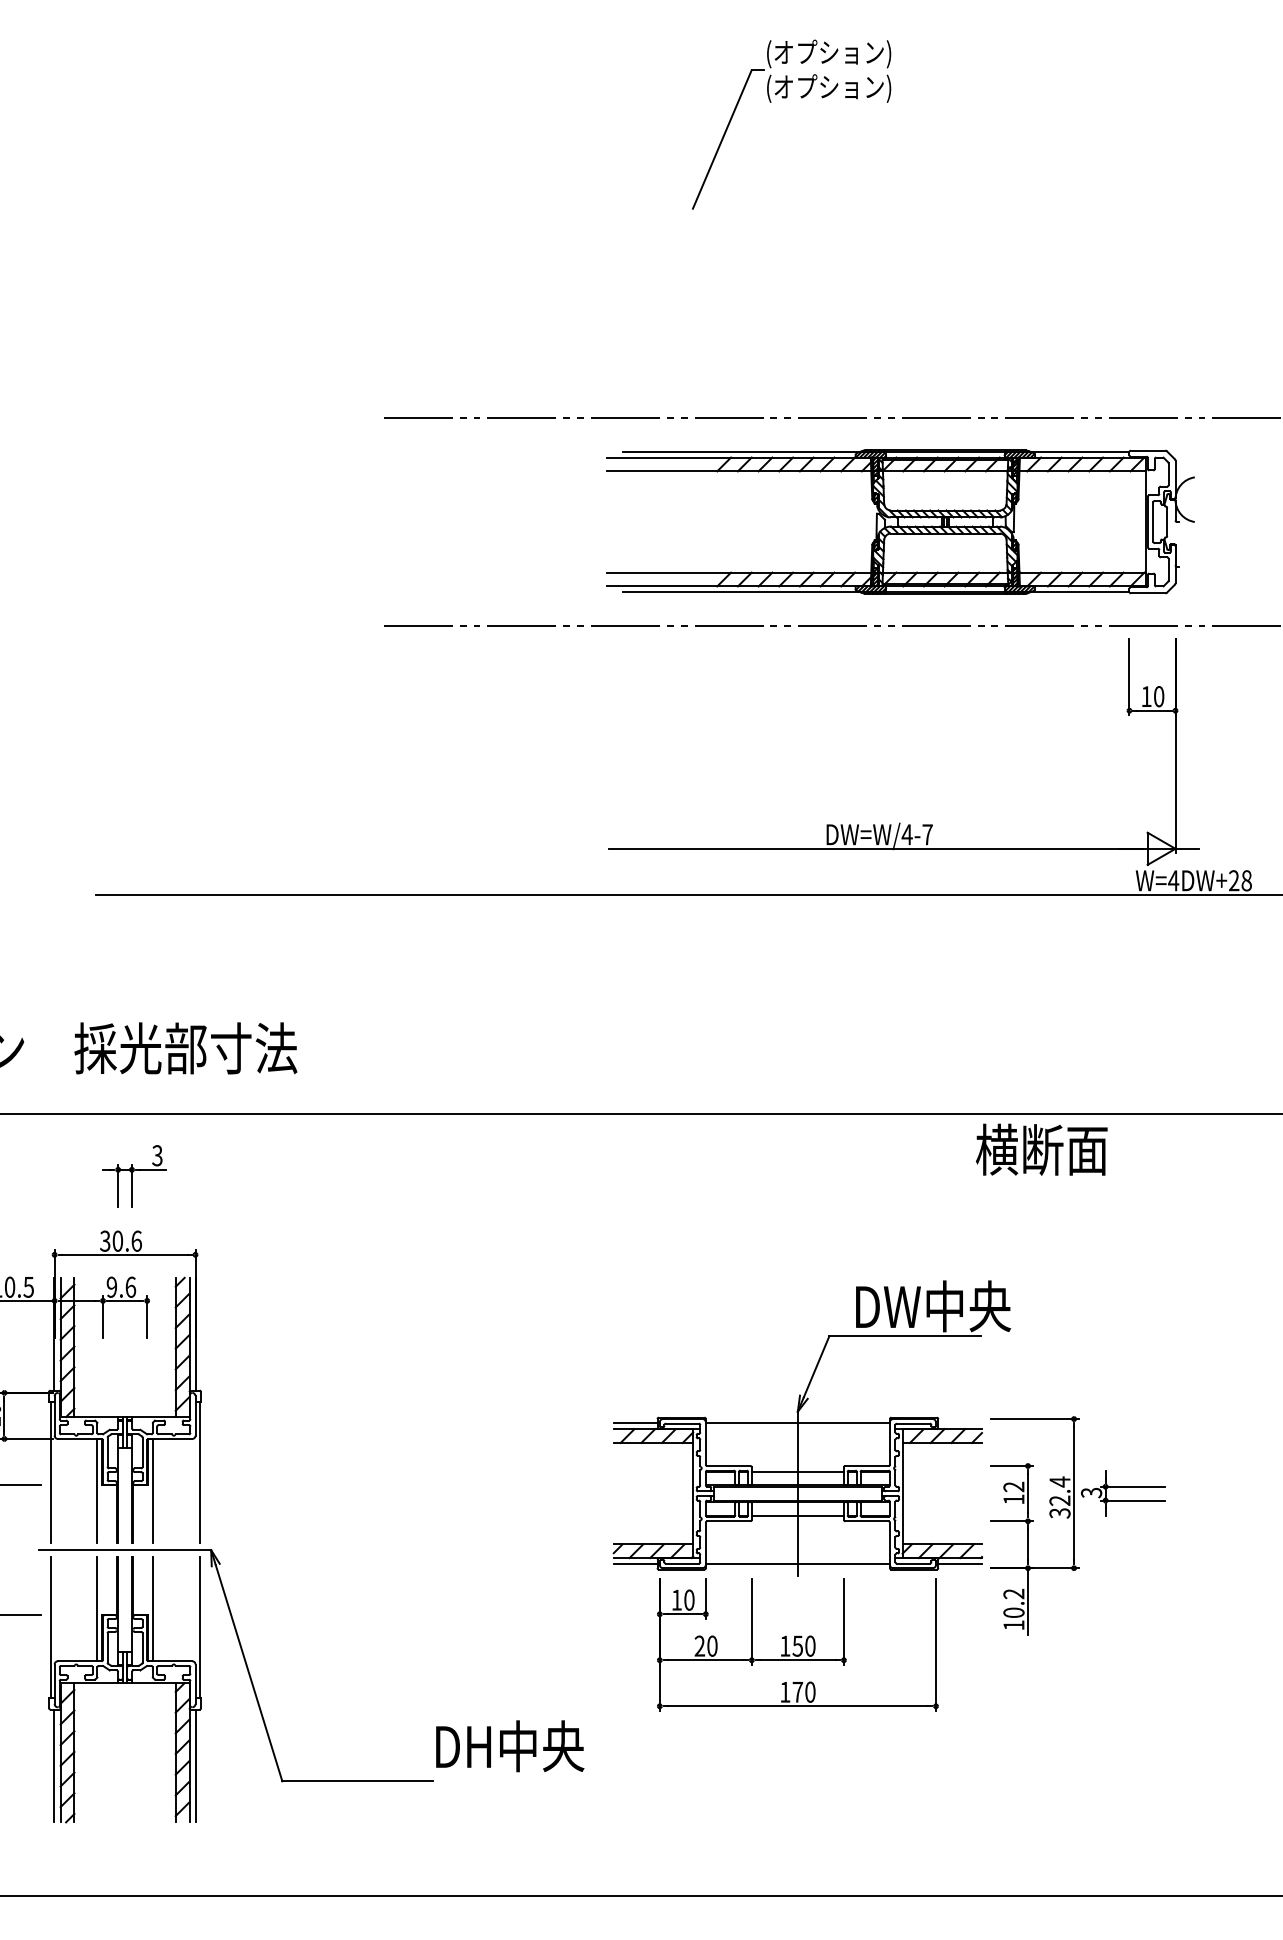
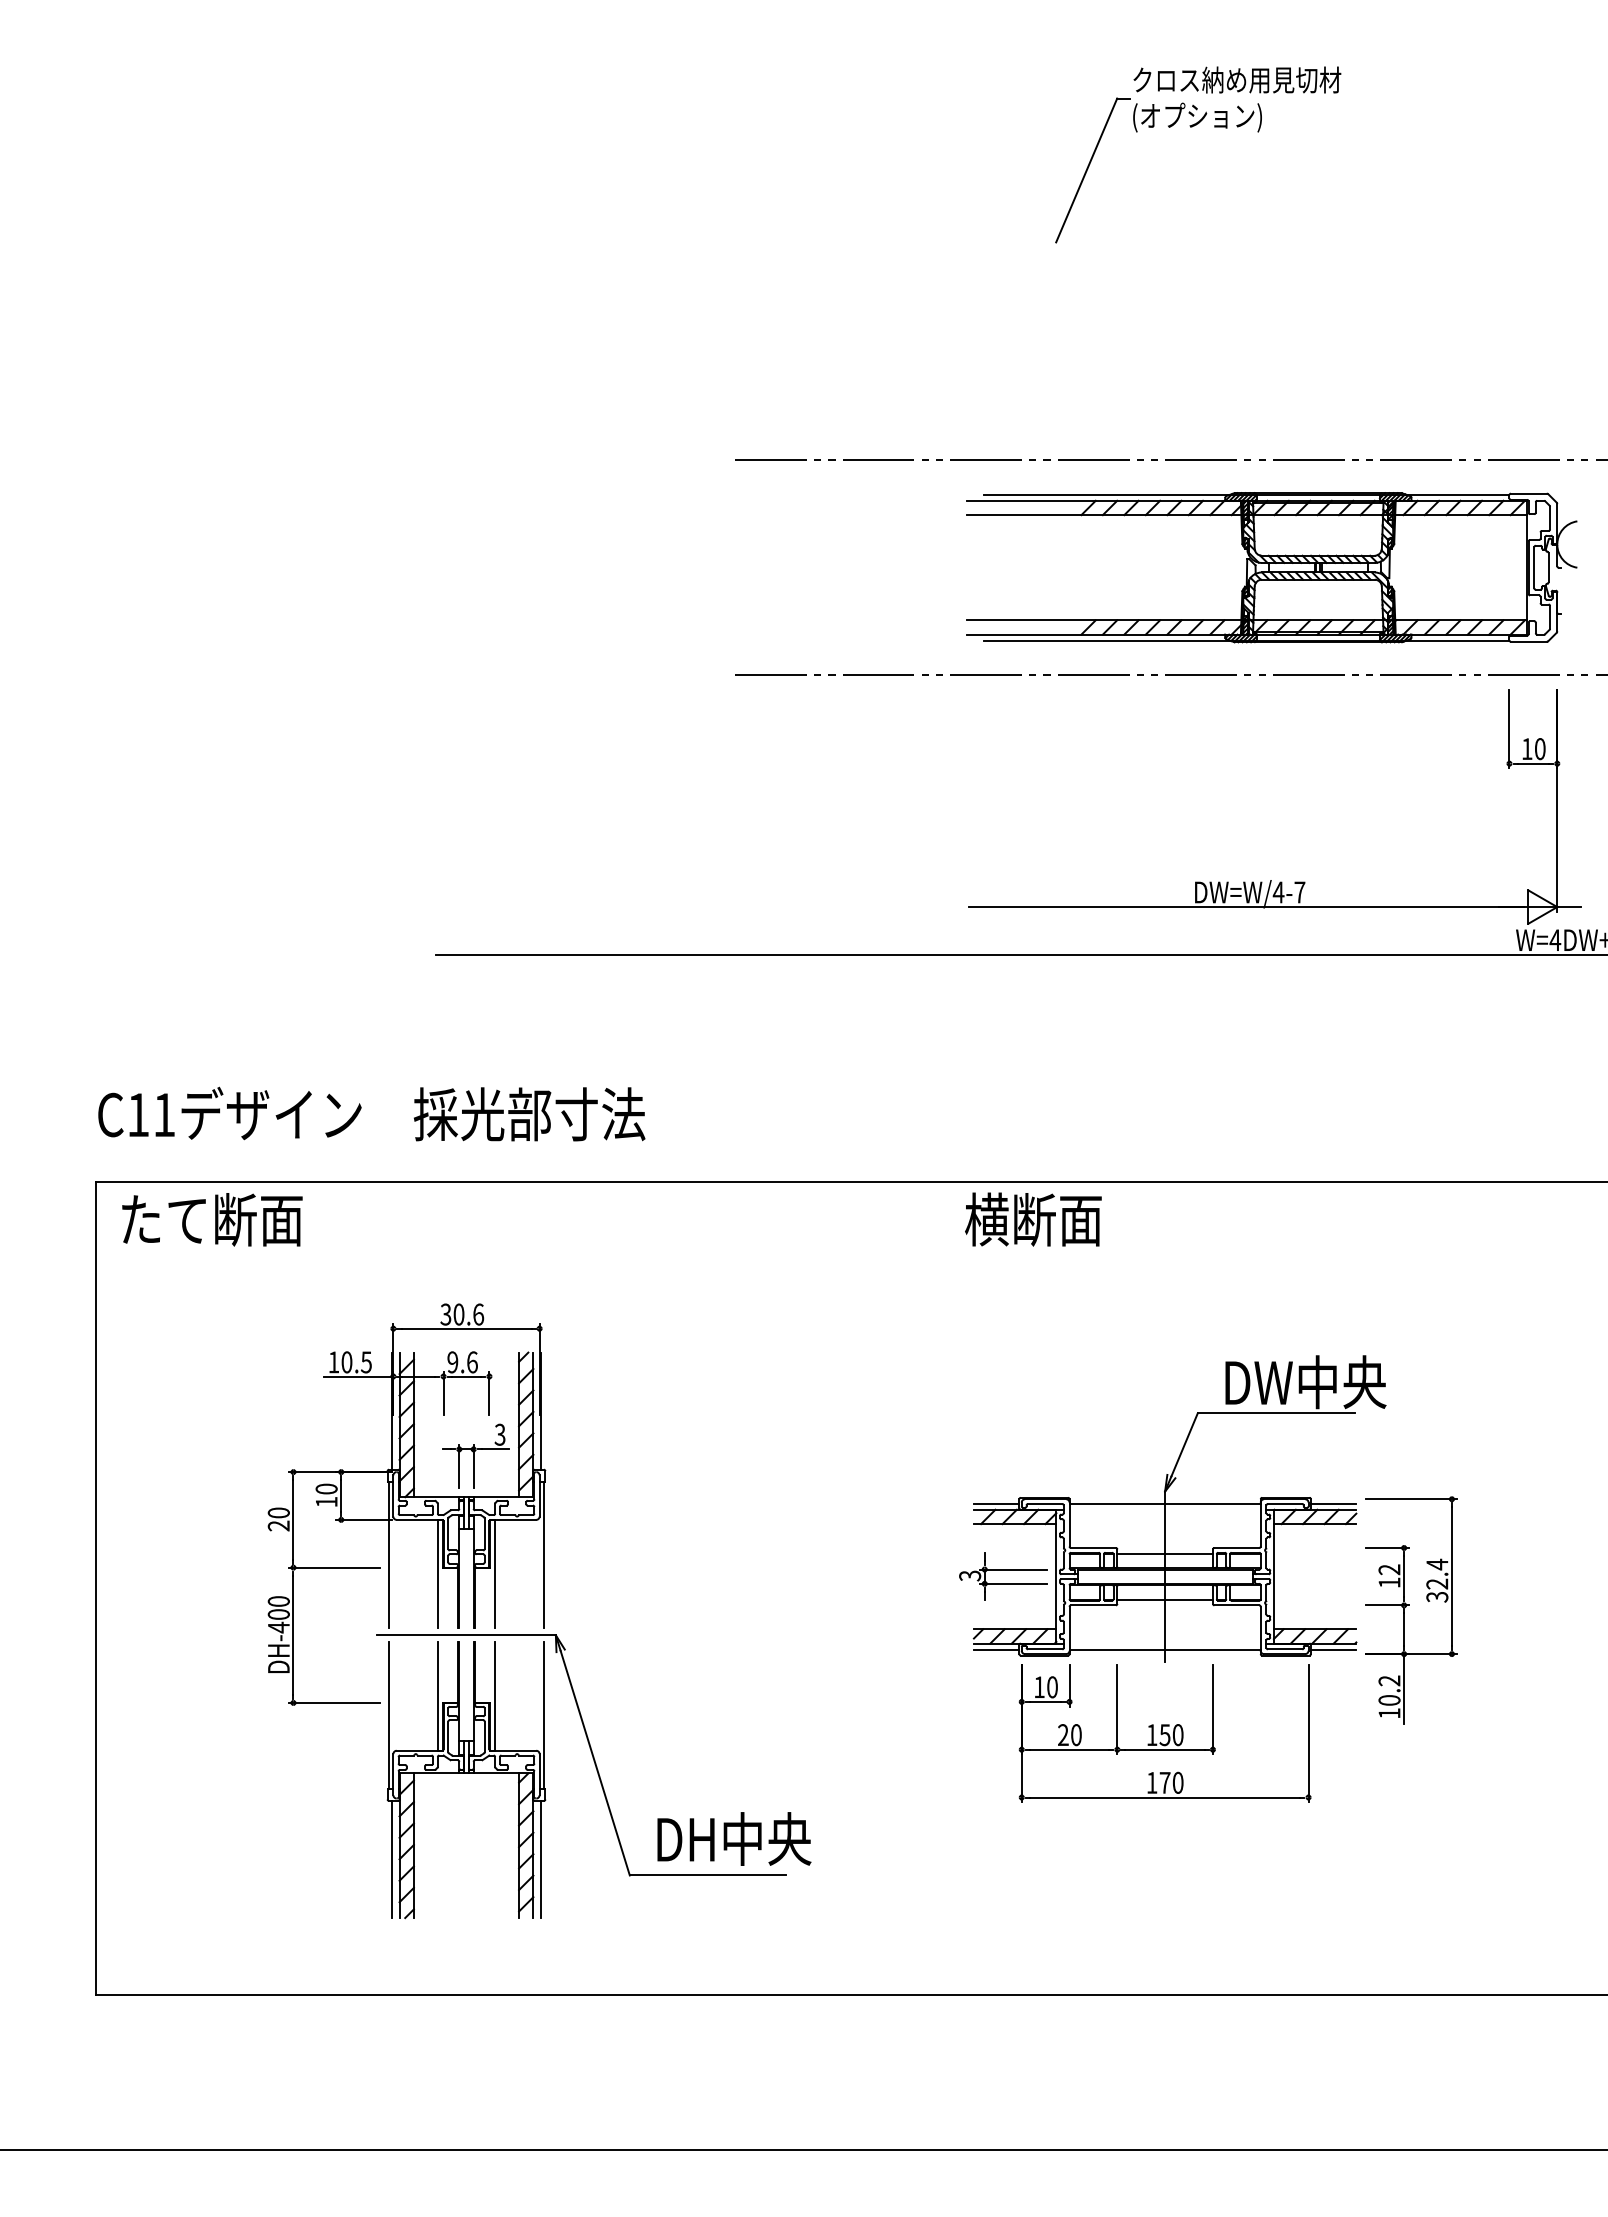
text: (867, 53) -> (1237, 81), (オプション) -> クロス納め用見切材
text: (1041, 1149) -> (1033, 1219), moved
part: (133, 1175) -> (475, 1455), moved
line: (960, 1423) -> (1333, 1503), added
part: (1123, 1493) -> (1003, 1576), moved
text: (510, 1745) -> (734, 1838), moved

